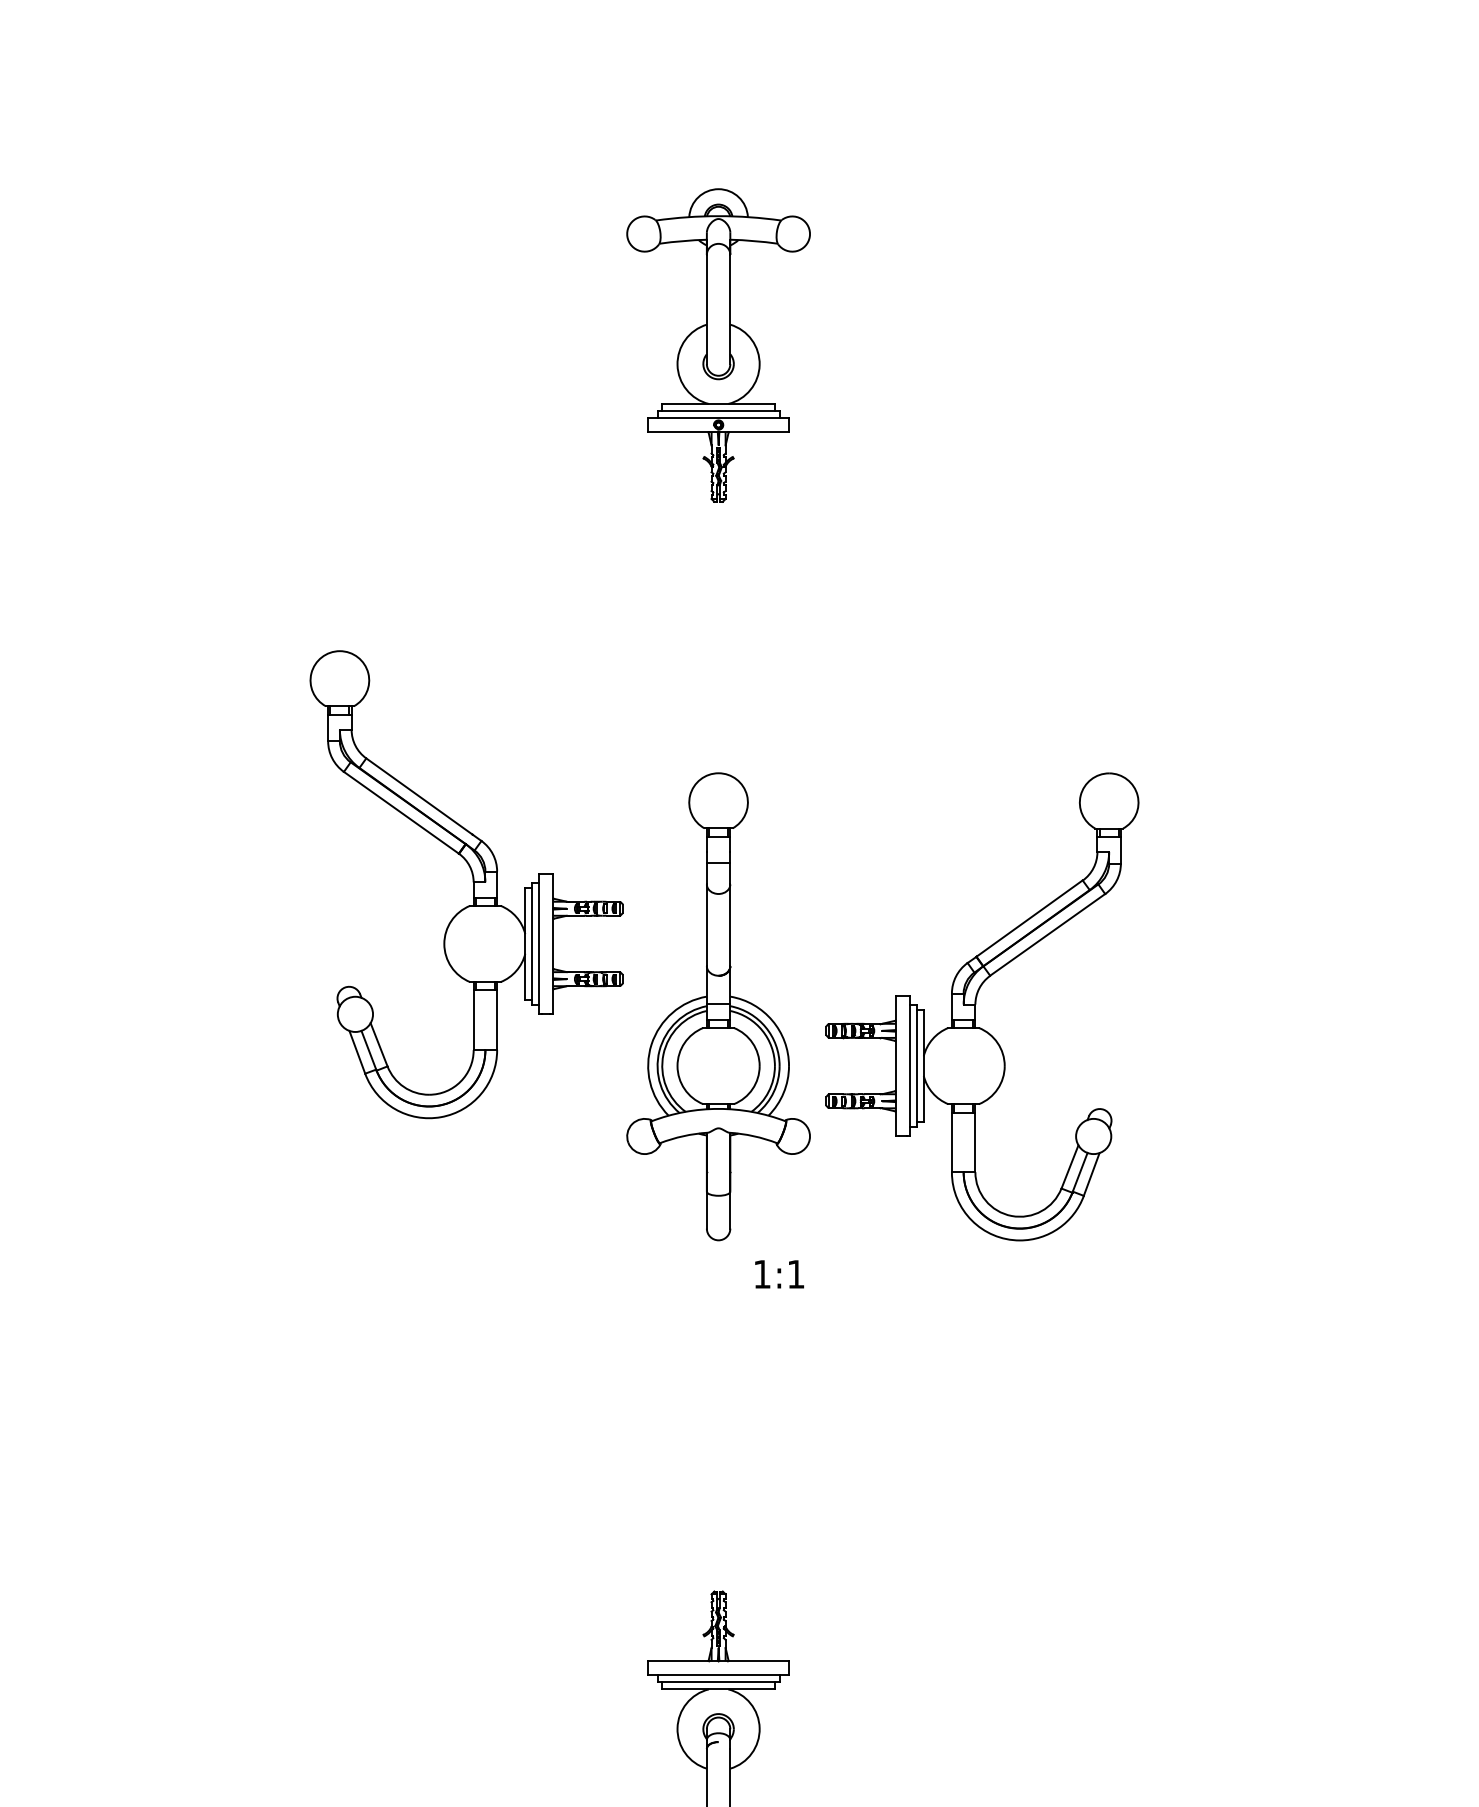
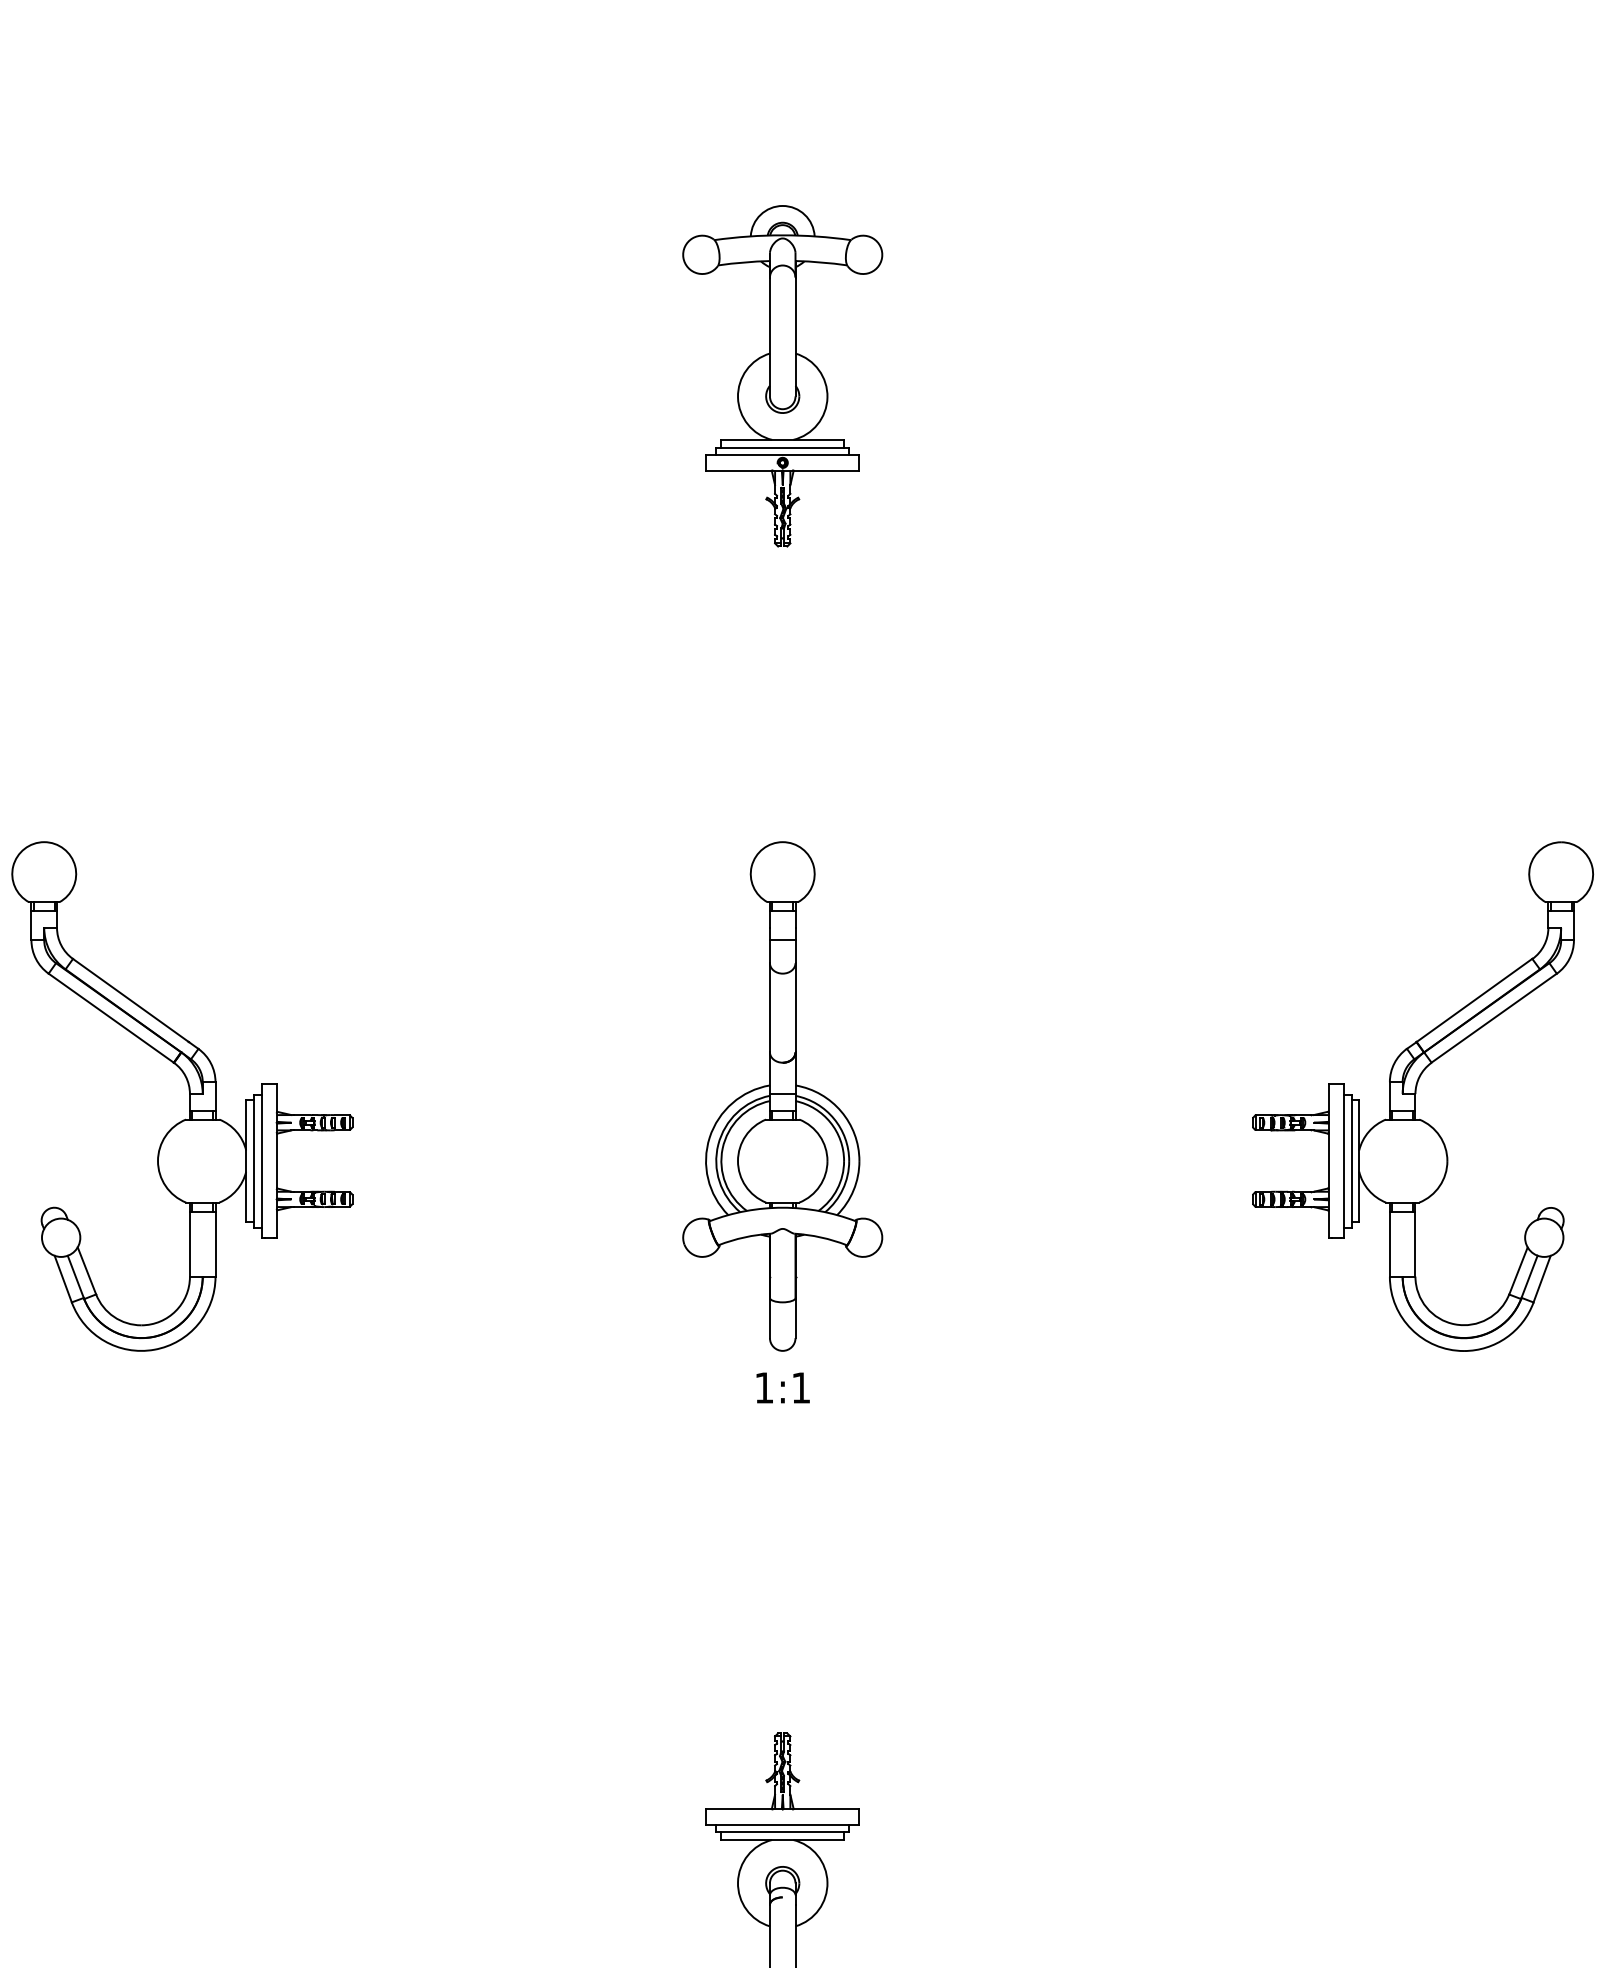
part: (473, 884) -> (189, 1096), moved
part: (976, 1004) -> (1416, 1093), moved
text: (778, 1273) -> (782, 1387), moved

